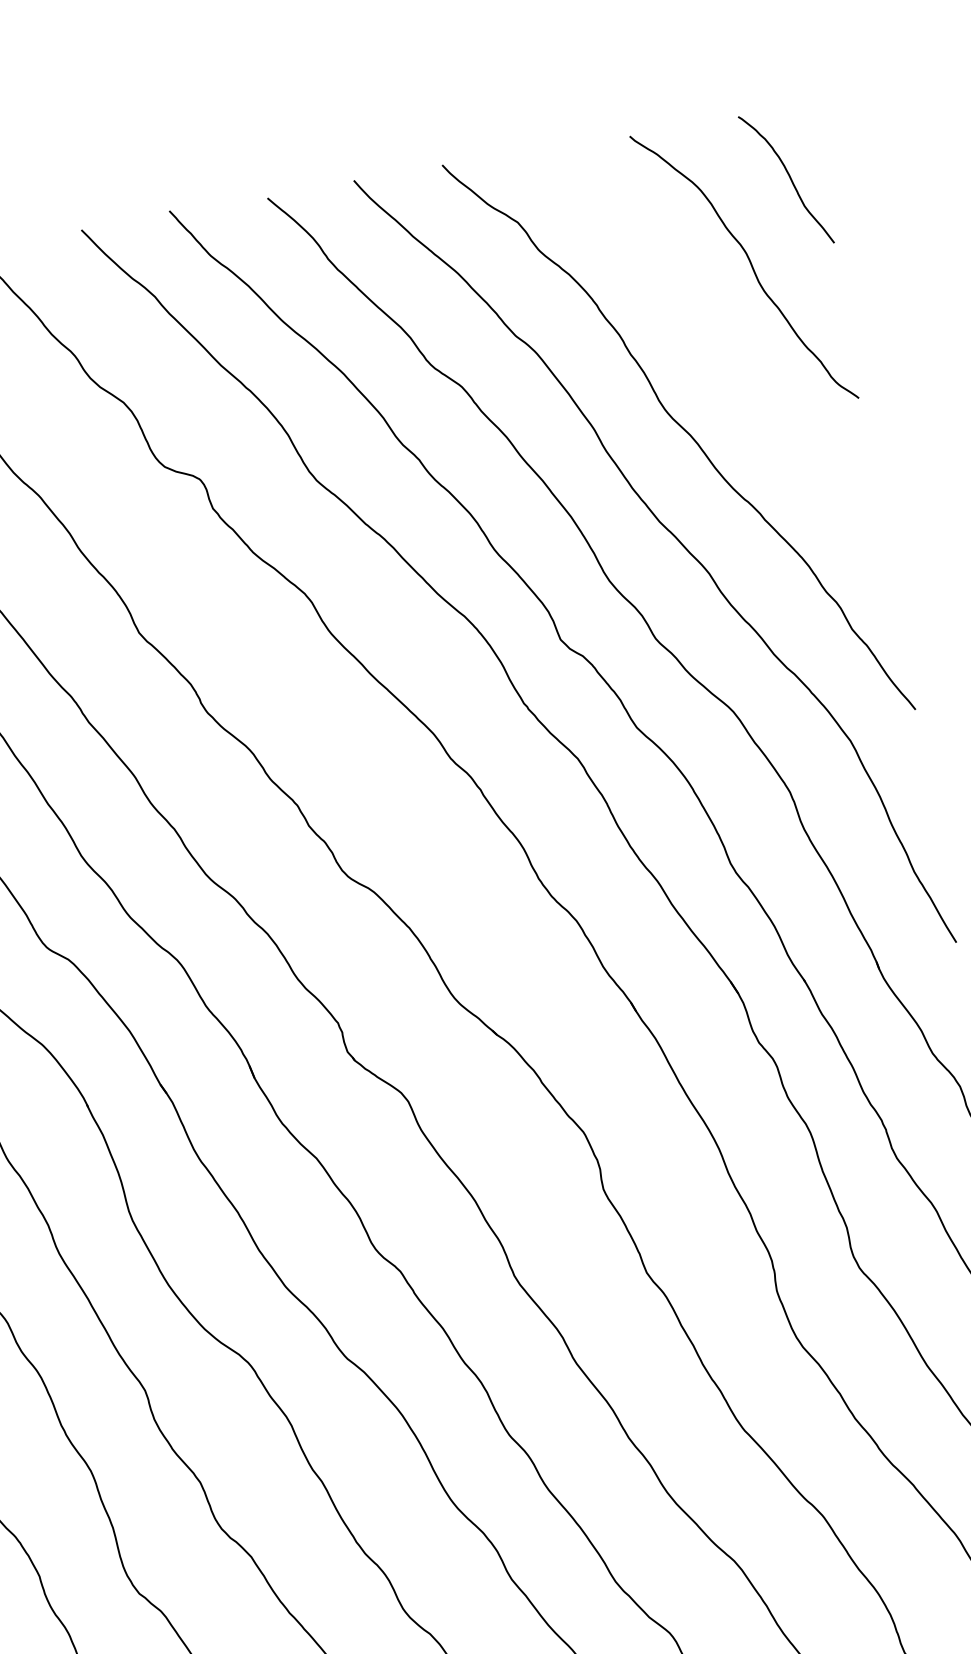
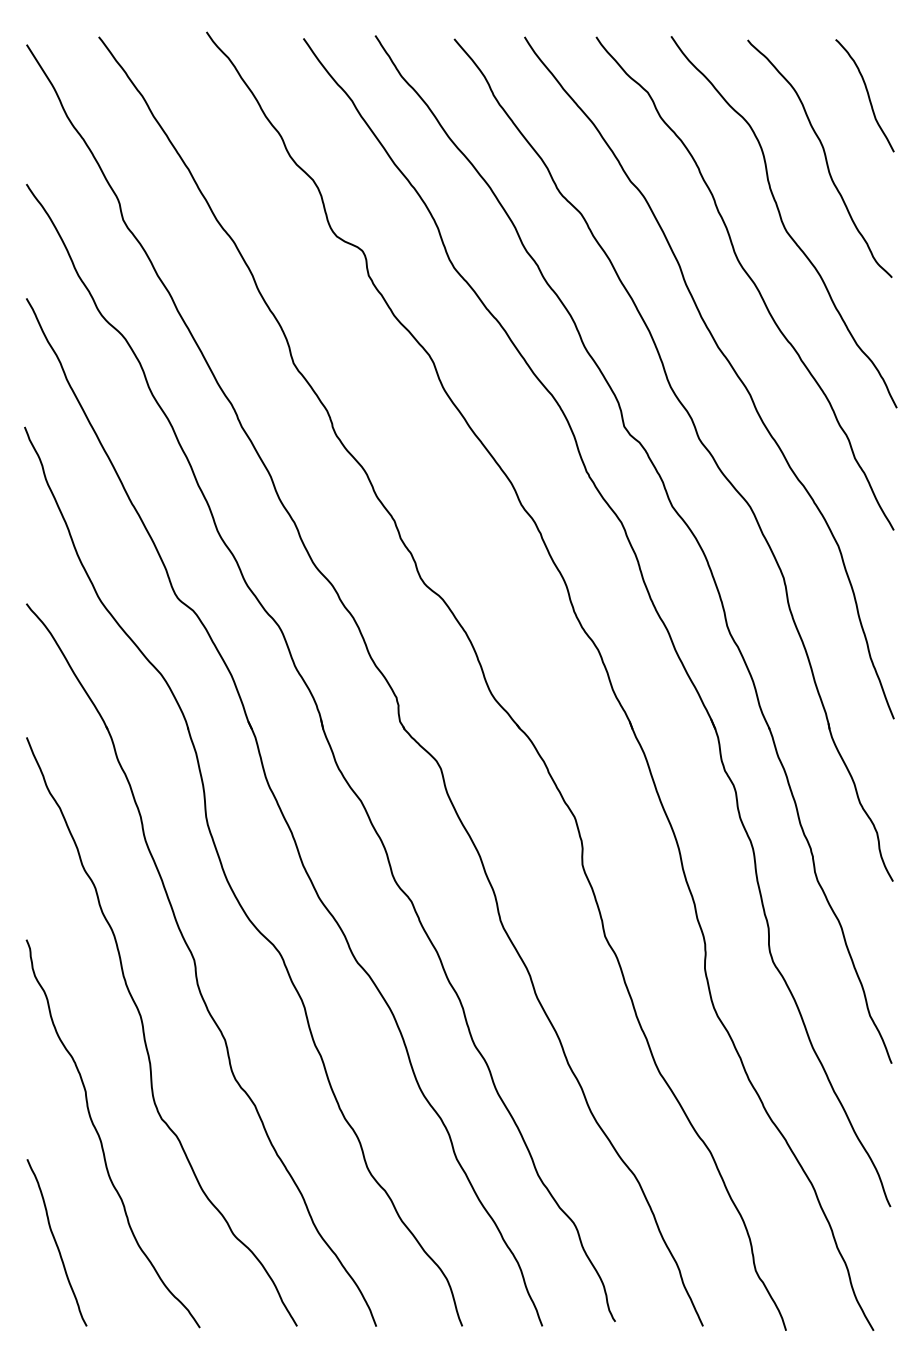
curve: (713, 353) -> (783, 222), added

